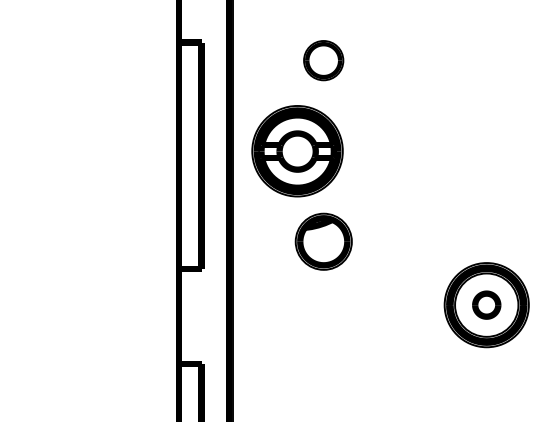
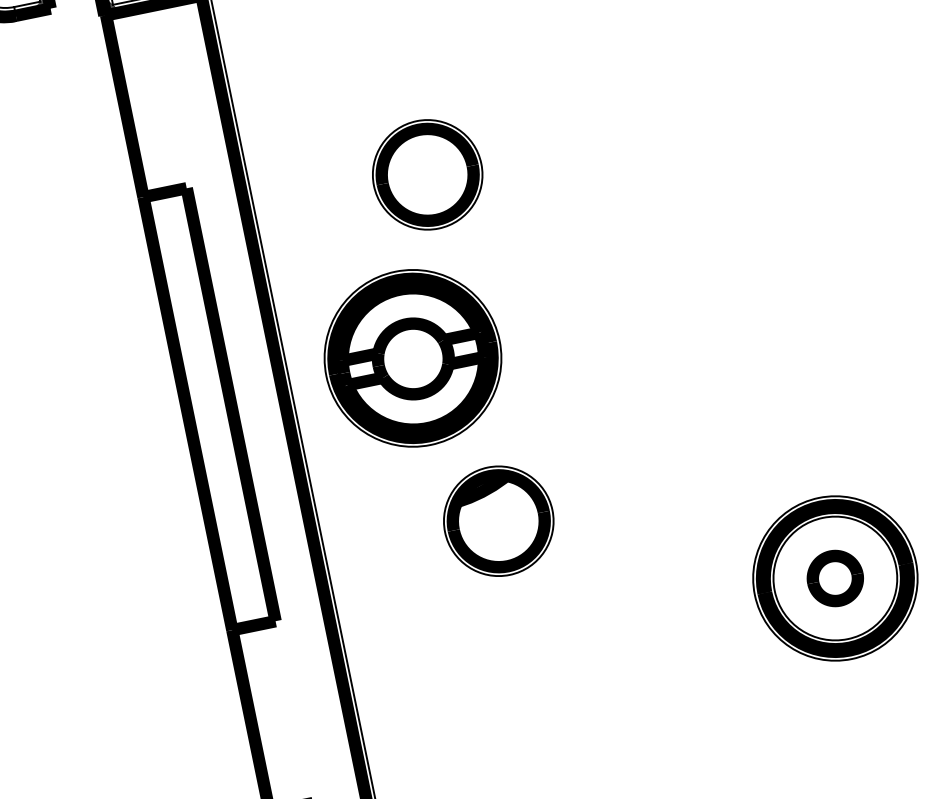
part: (323, 60) -> (427, 174), size x1.43

